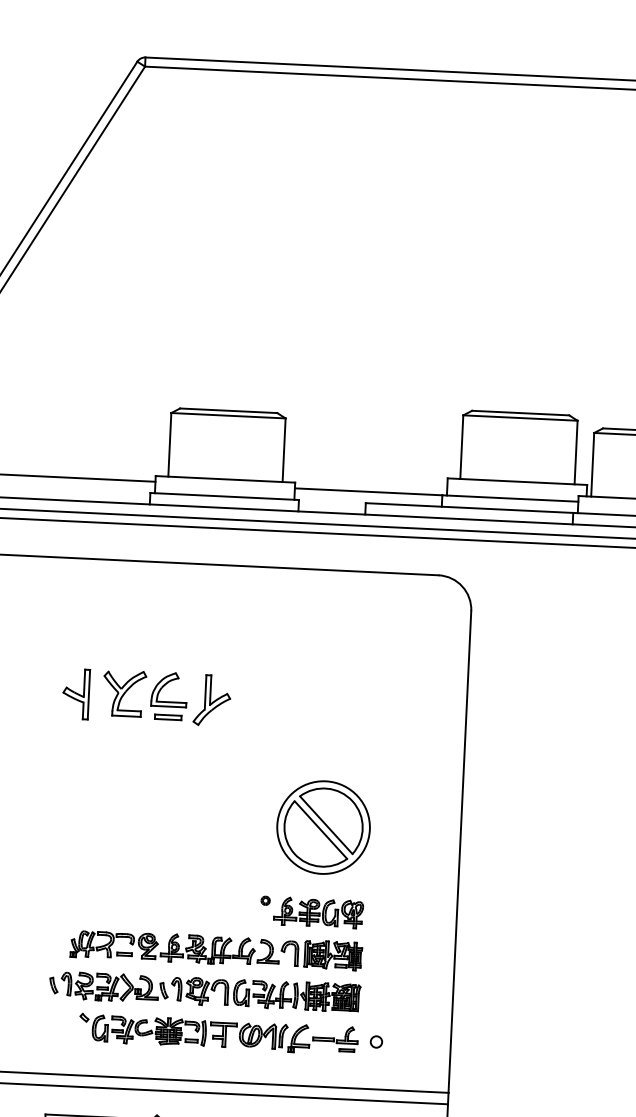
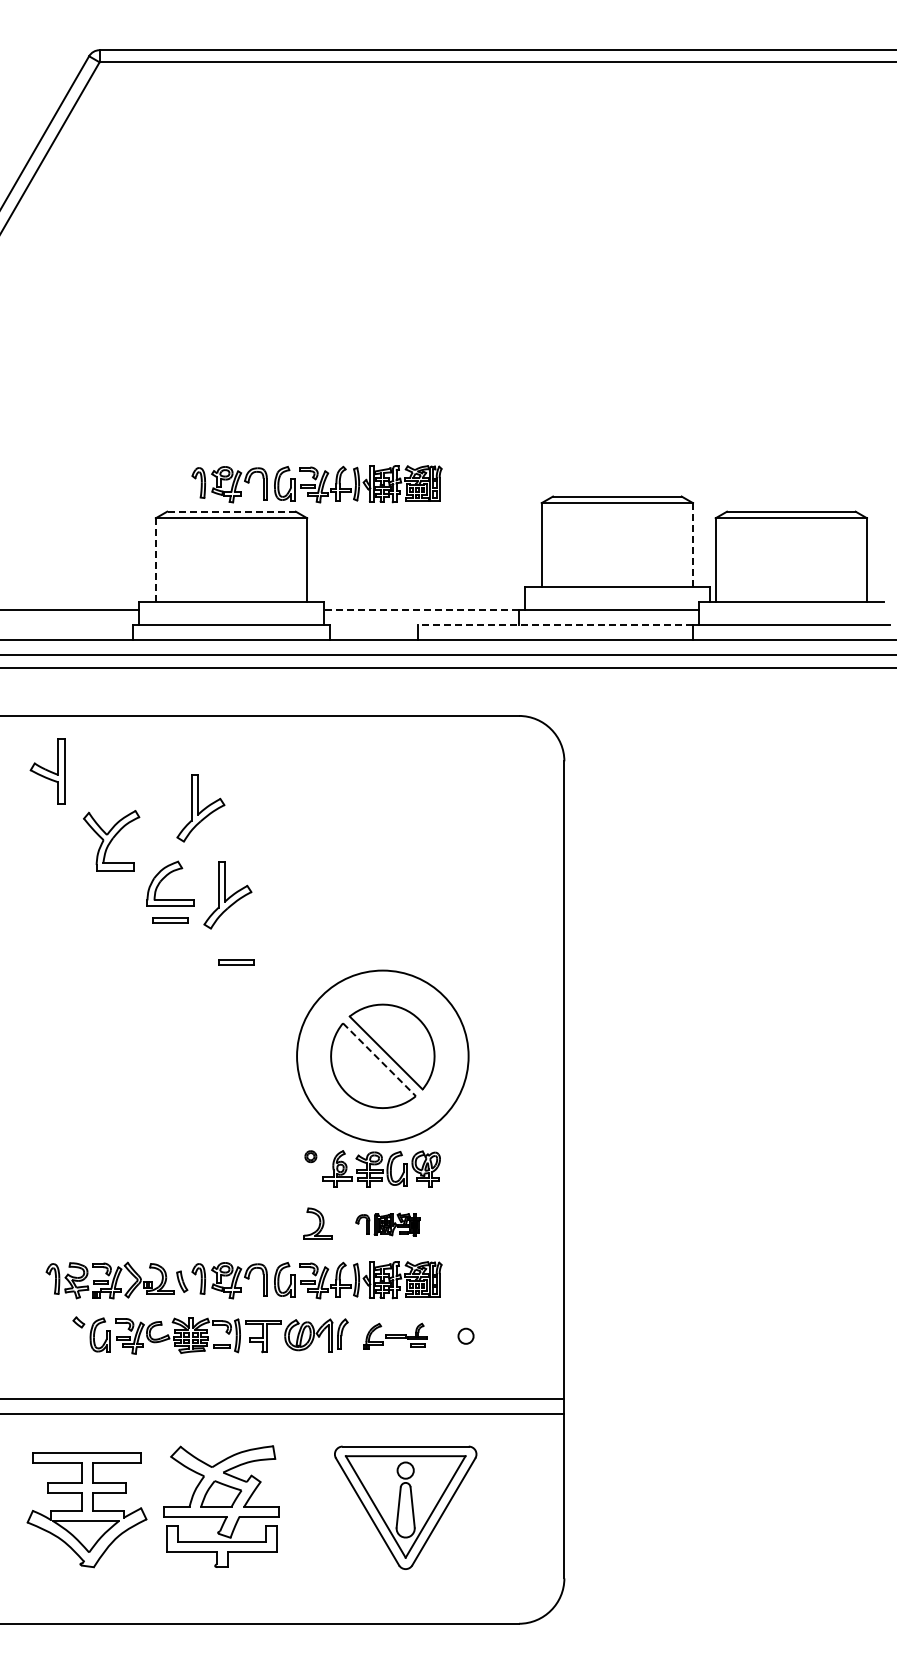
part: (293, 393) -> (316, 484), added
line: (228, 410) -> (231, 511), solid -> dashed
line: (169, 444) -> (155, 560), solid -> dashed
line: (576, 452) -> (693, 544), solid -> dashed
line: (368, 492) -> (421, 610), solid -> dashed
line: (469, 508) -> (555, 625), solid -> dashed
part: (194, 633) -> (200, 808), added
part: (124, 693) -> (111, 840), moved
part: (76, 694) -> (47, 771), moved
part: (216, 751) -> (236, 962), added
circle: (323, 827) -> (382, 1056), size x1.4
line: (320, 829) -> (379, 1059), solid -> dashed
part: (168, 947) -> (185, 1224), removed
part: (321, 954) -> (387, 1224), size x0.6
part: (53, 985) -> (36, 1281), removed
part: (323, 1039) -> (395, 1336), size x0.7

